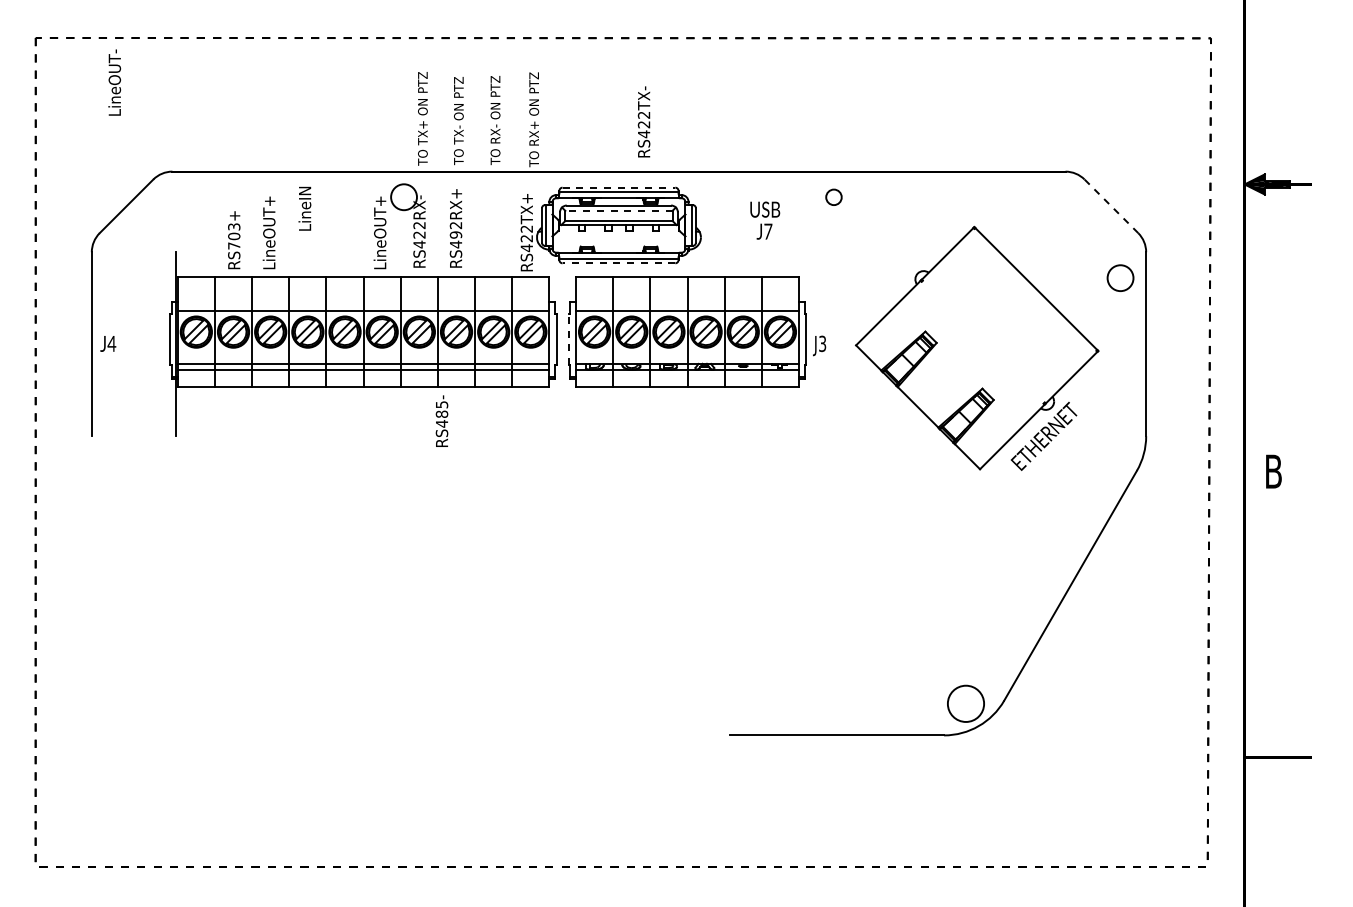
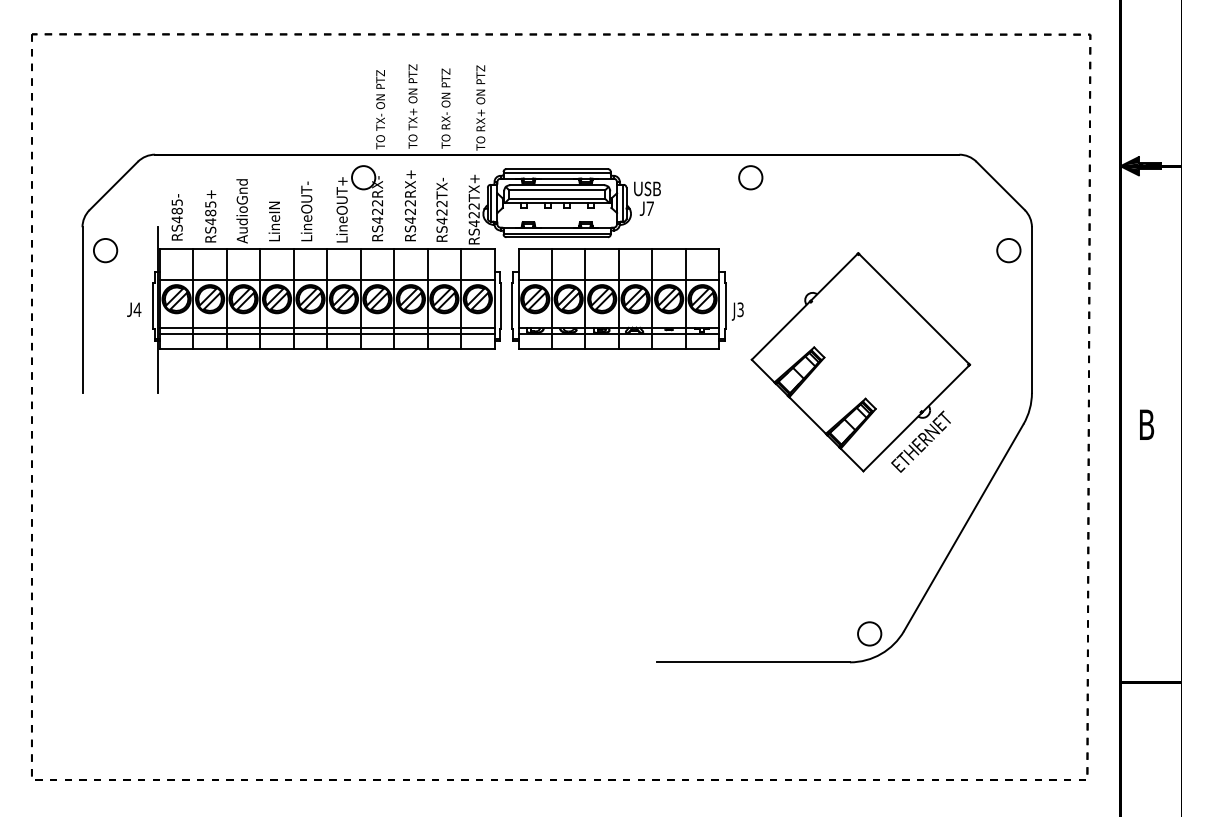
text: (114, 82) -> (306, 211), moved
text: (458, 99) -> (412, 89), TO TX- ON PTZ -> TO TX+ ON PTZ
text: (422, 100) -> (380, 90), TO TX+ ON PTZ -> TO TX- ON PTZ
text: (643, 121) -> (441, 209), moved
line: (619, 187) -> (557, 168), dashed -> solid
circle: (833, 197) -> (750, 177), size x1.67
line: (1111, 206) -> (1000, 186), dashed -> solid
text: (304, 208) -> (274, 221), moved
line: (618, 210) -> (556, 189), dashed -> solid
text: (765, 220) -> (647, 198), moved
text: (268, 233) -> (241, 210), LineOUT+ -> AudioGnd
text: (456, 234) -> (410, 211), RS492RX+ -> RS422RX+
text: (234, 236) -> (210, 213), RS703+ -> RS485+
line: (618, 263) -> (556, 237), dashed -> solid
circle: (117, 277) -> (105, 250), added
line: (568, 339) -> (511, 305), dashed -> solid
text: (108, 343) -> (134, 309), moved
part: (976, 347) -> (860, 361), moved
text: (441, 420) -> (176, 216), moved
circle: (965, 703) -> (869, 633), size x0.71

